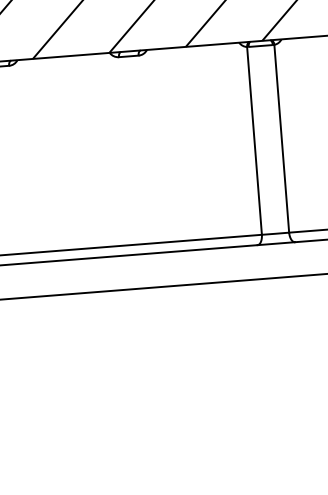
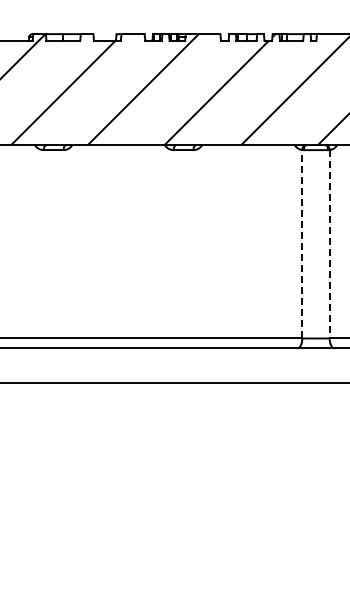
line: (281, 139) -> (329, 244), solid -> dashed
line: (254, 140) -> (302, 243), solid -> dashed

